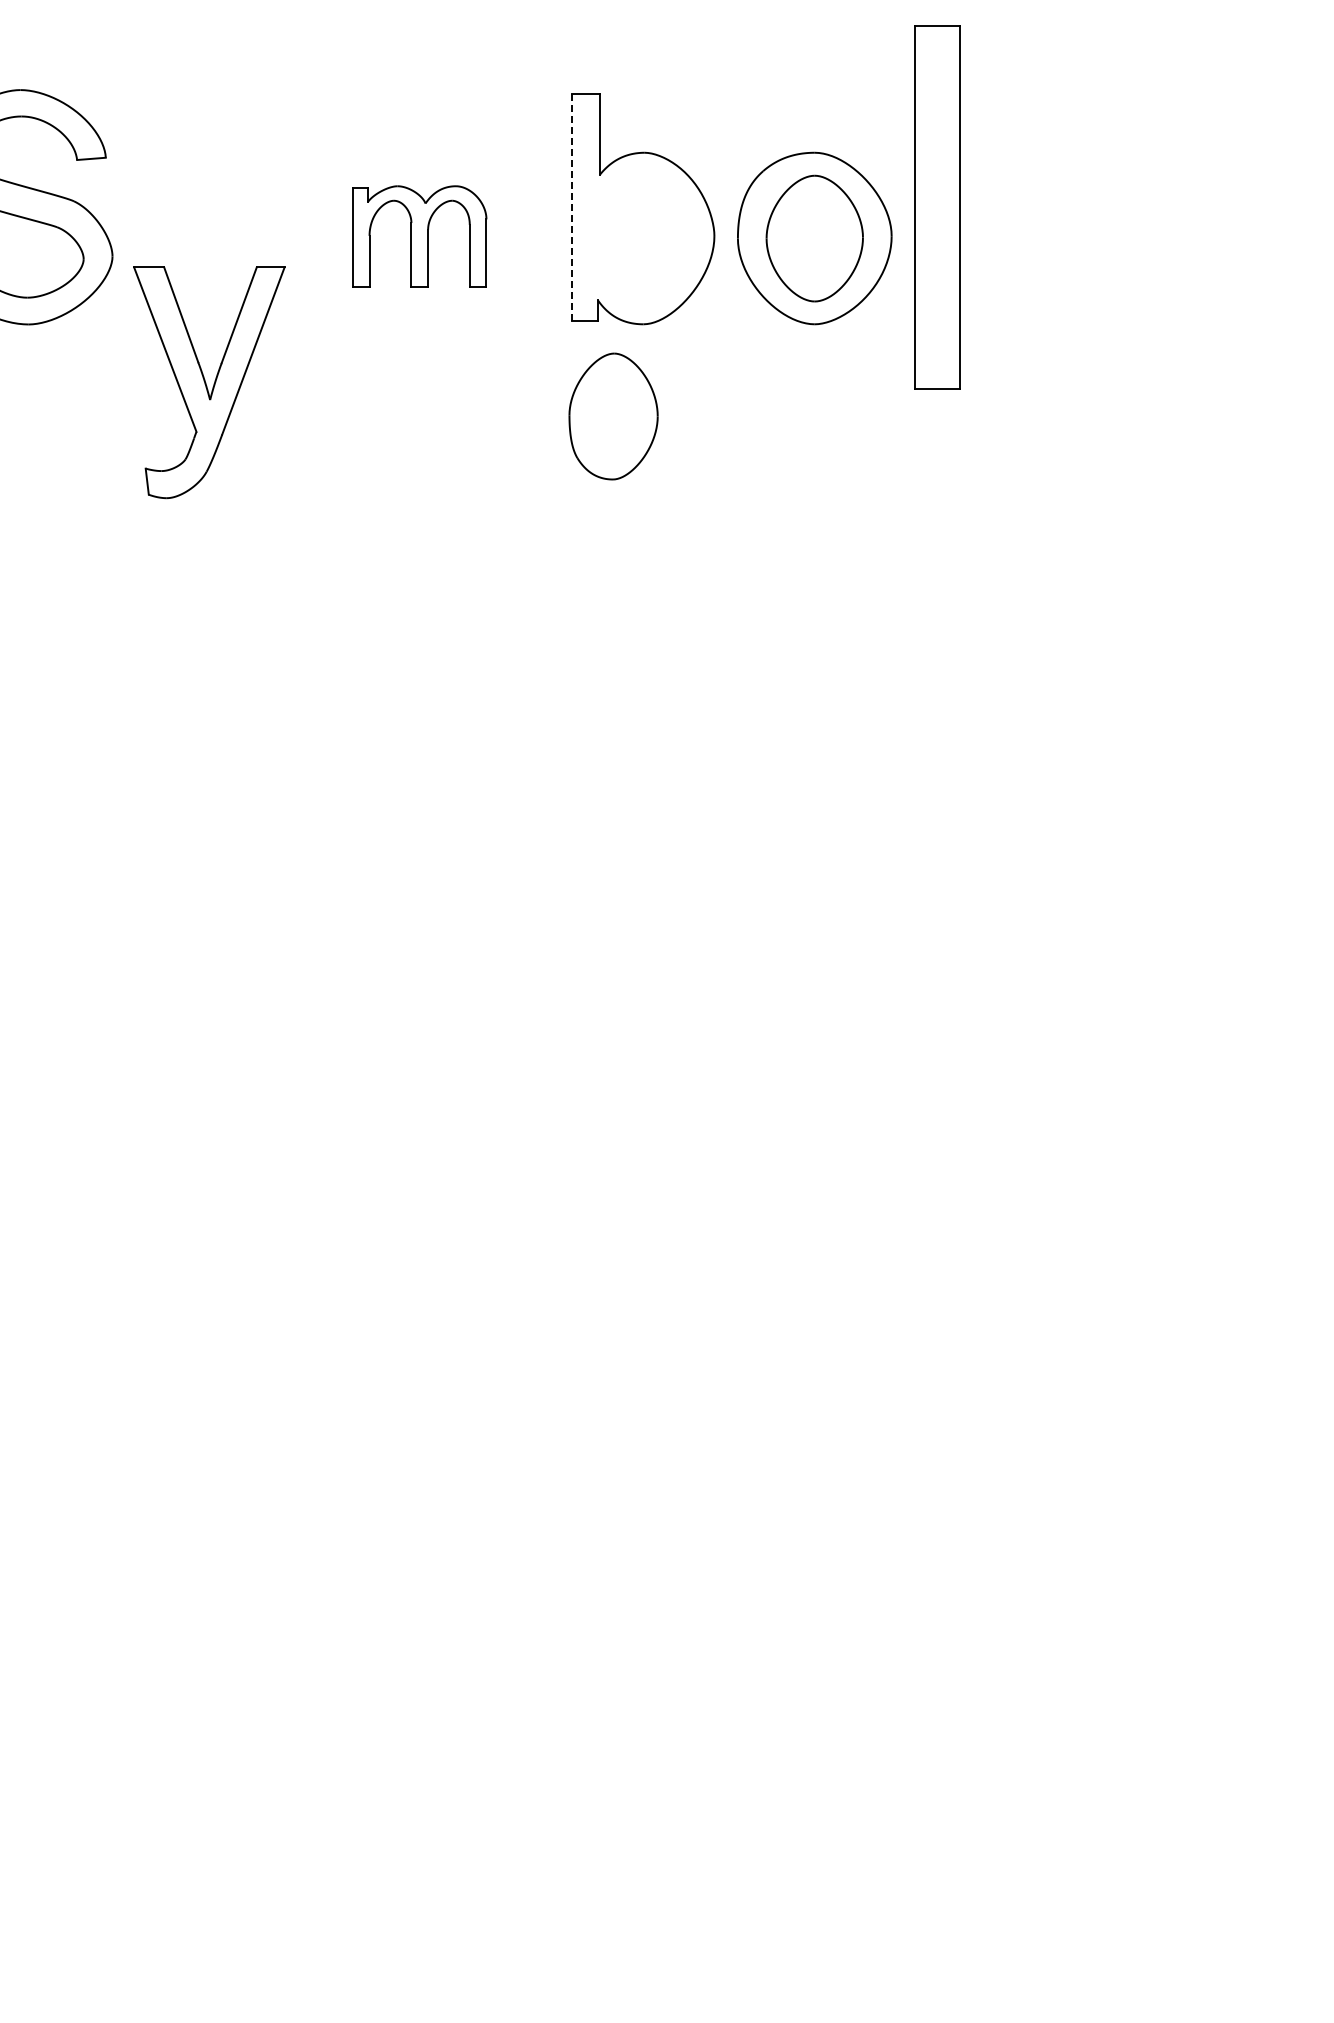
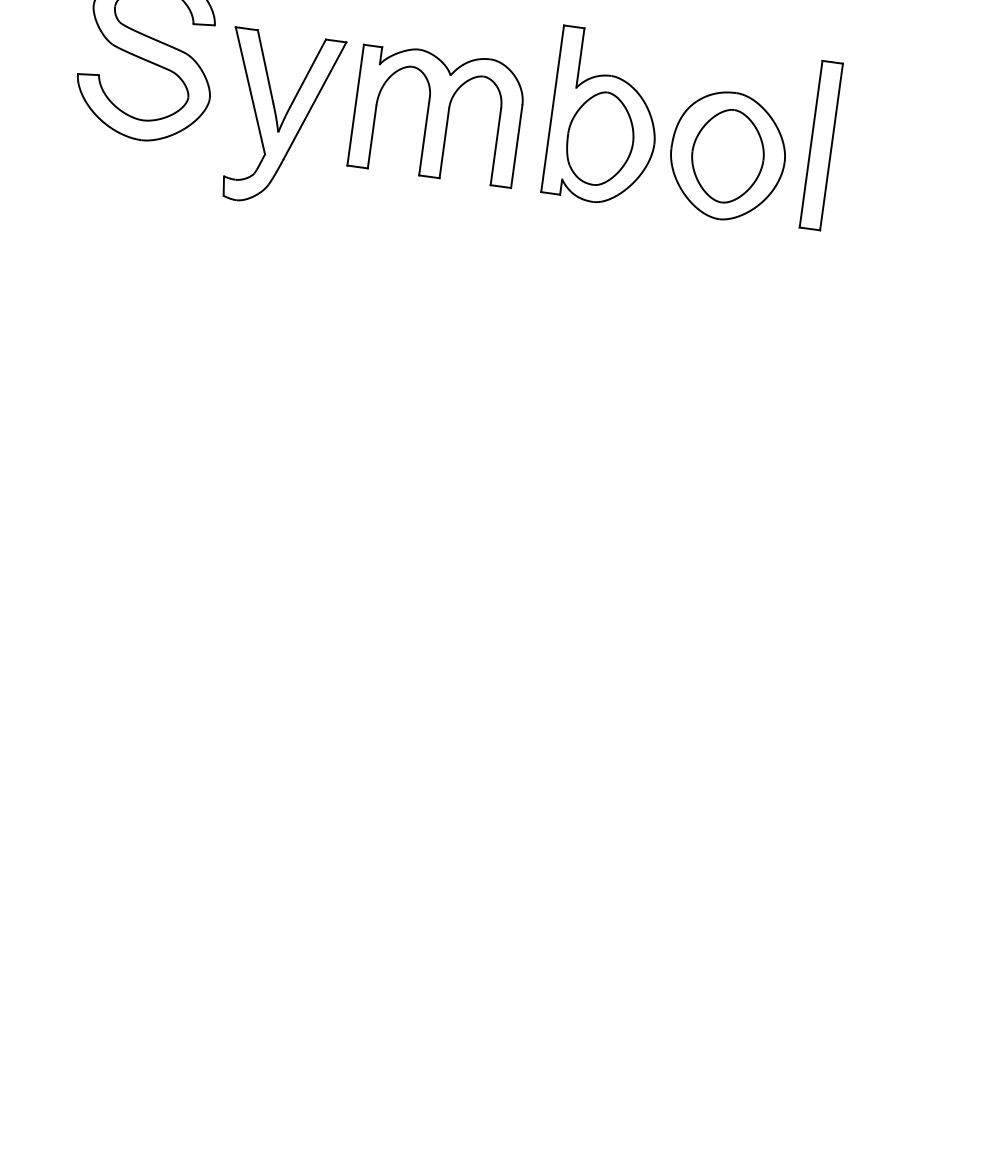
line: (572, 206) -> (553, 108), dashed -> solid
part: (937, 207) -> (821, 145), size x0.62
part: (419, 236) -> (437, 114), size x1.67
part: (209, 382) -> (279, 119), moved
part: (613, 416) -> (600, 138), moved

